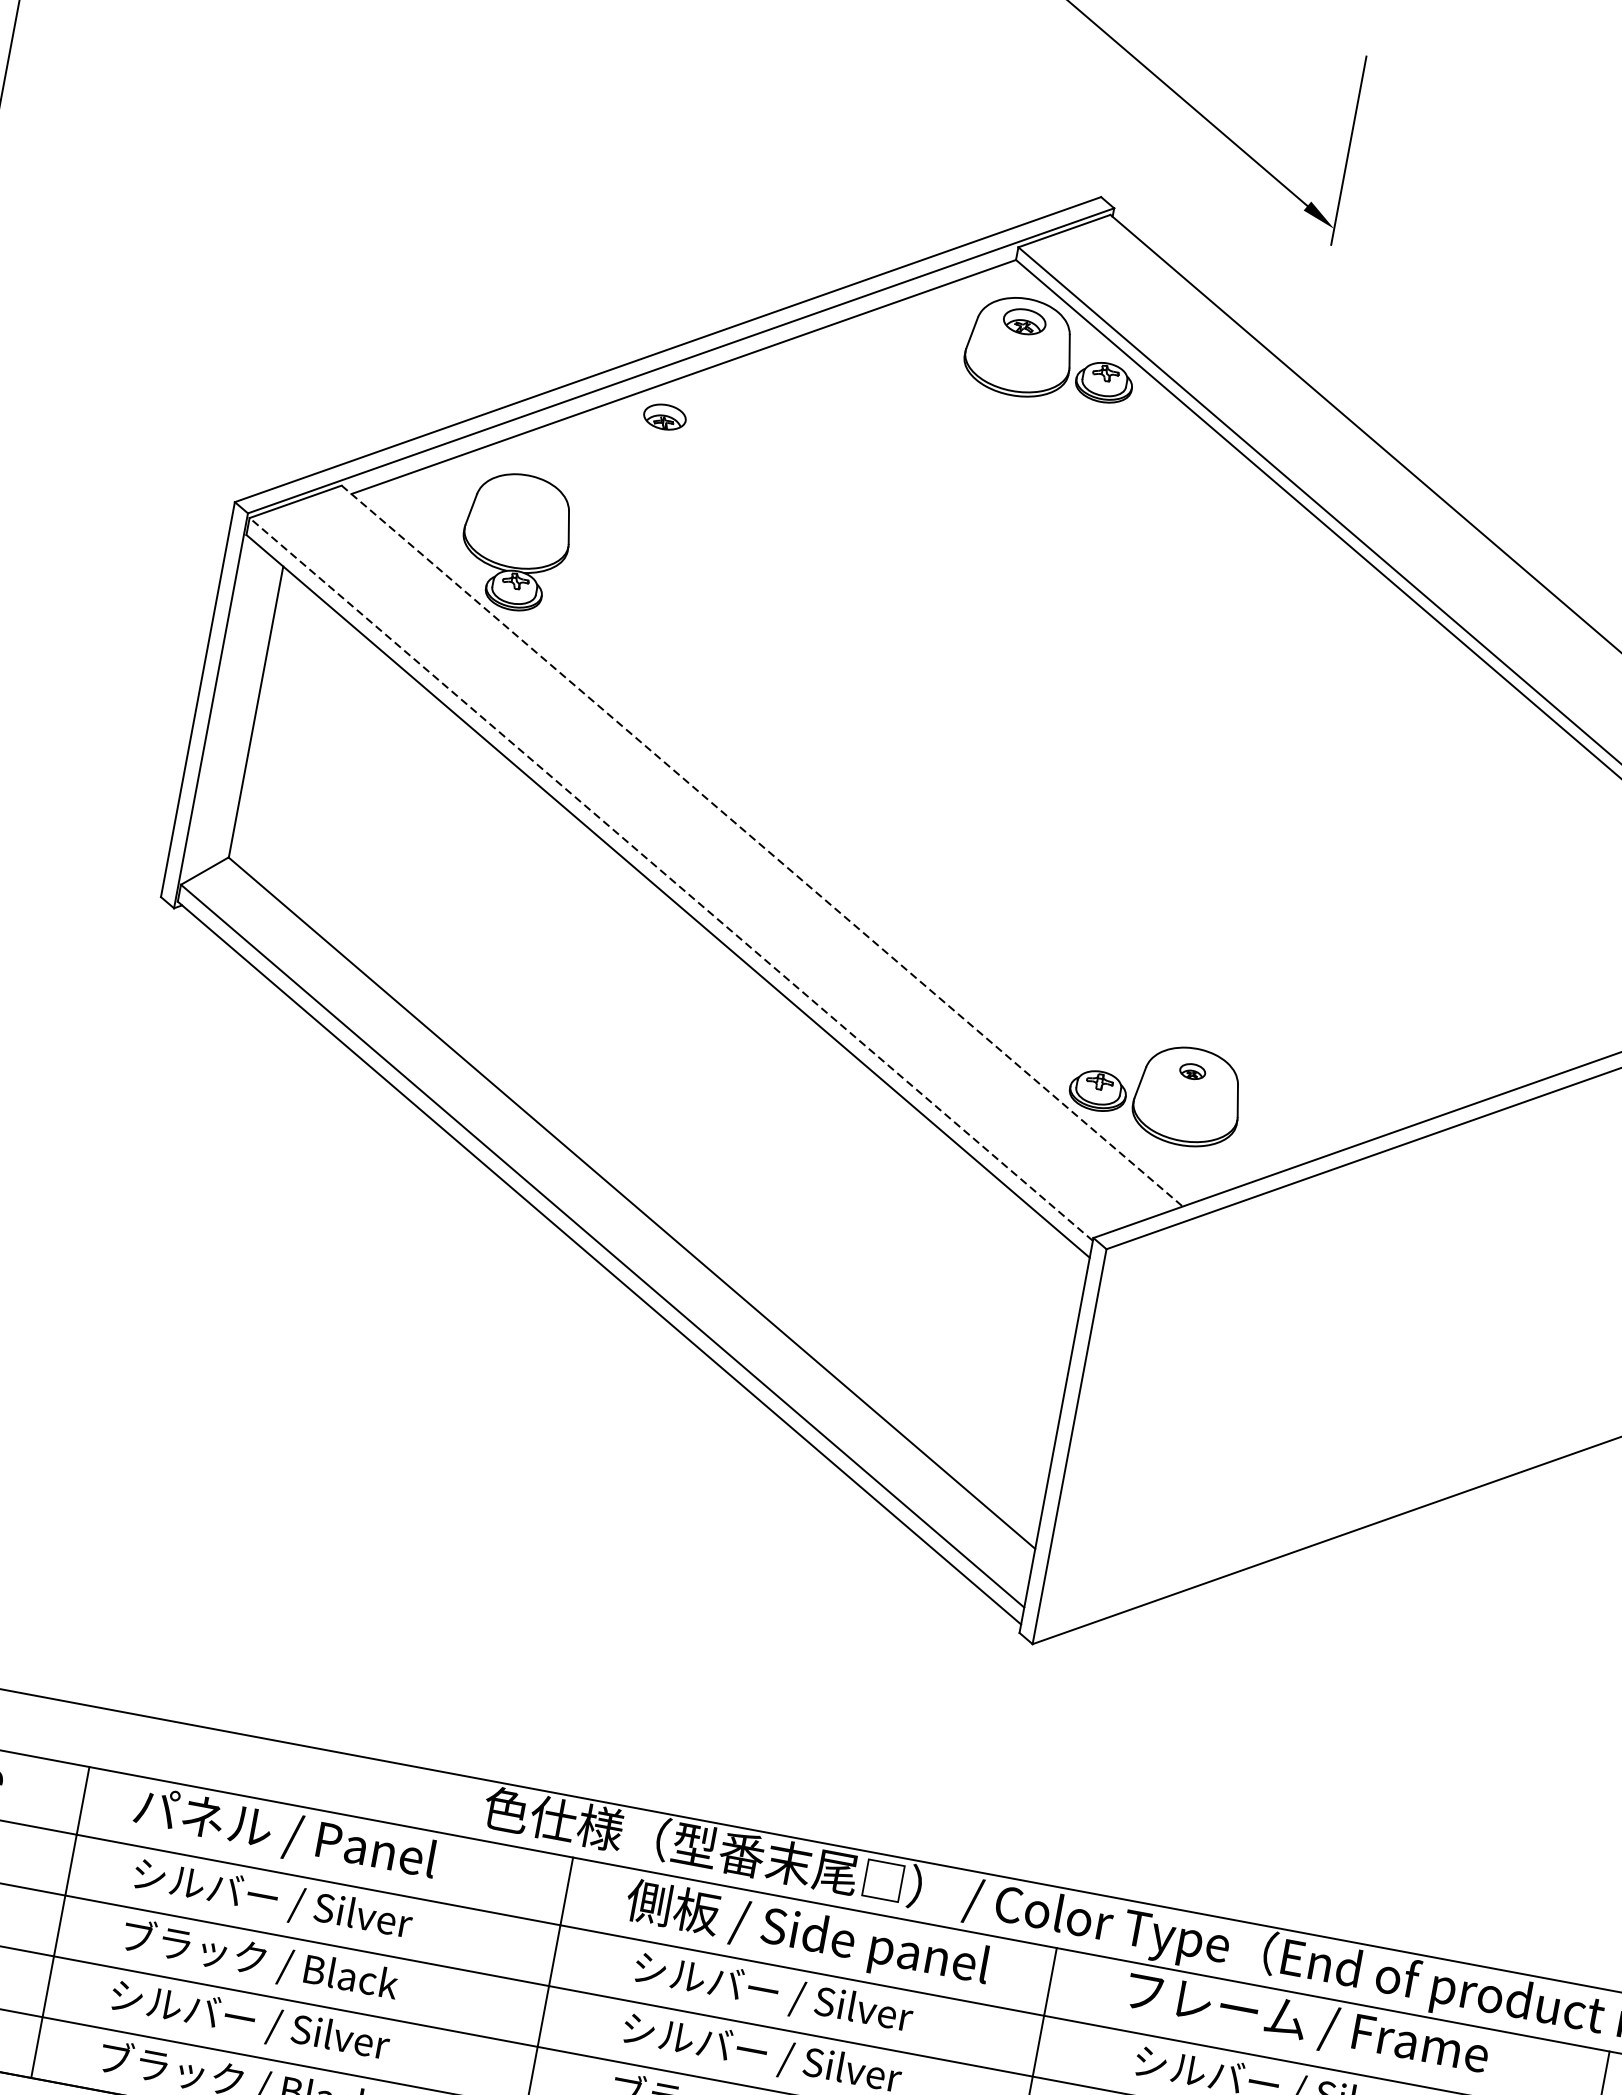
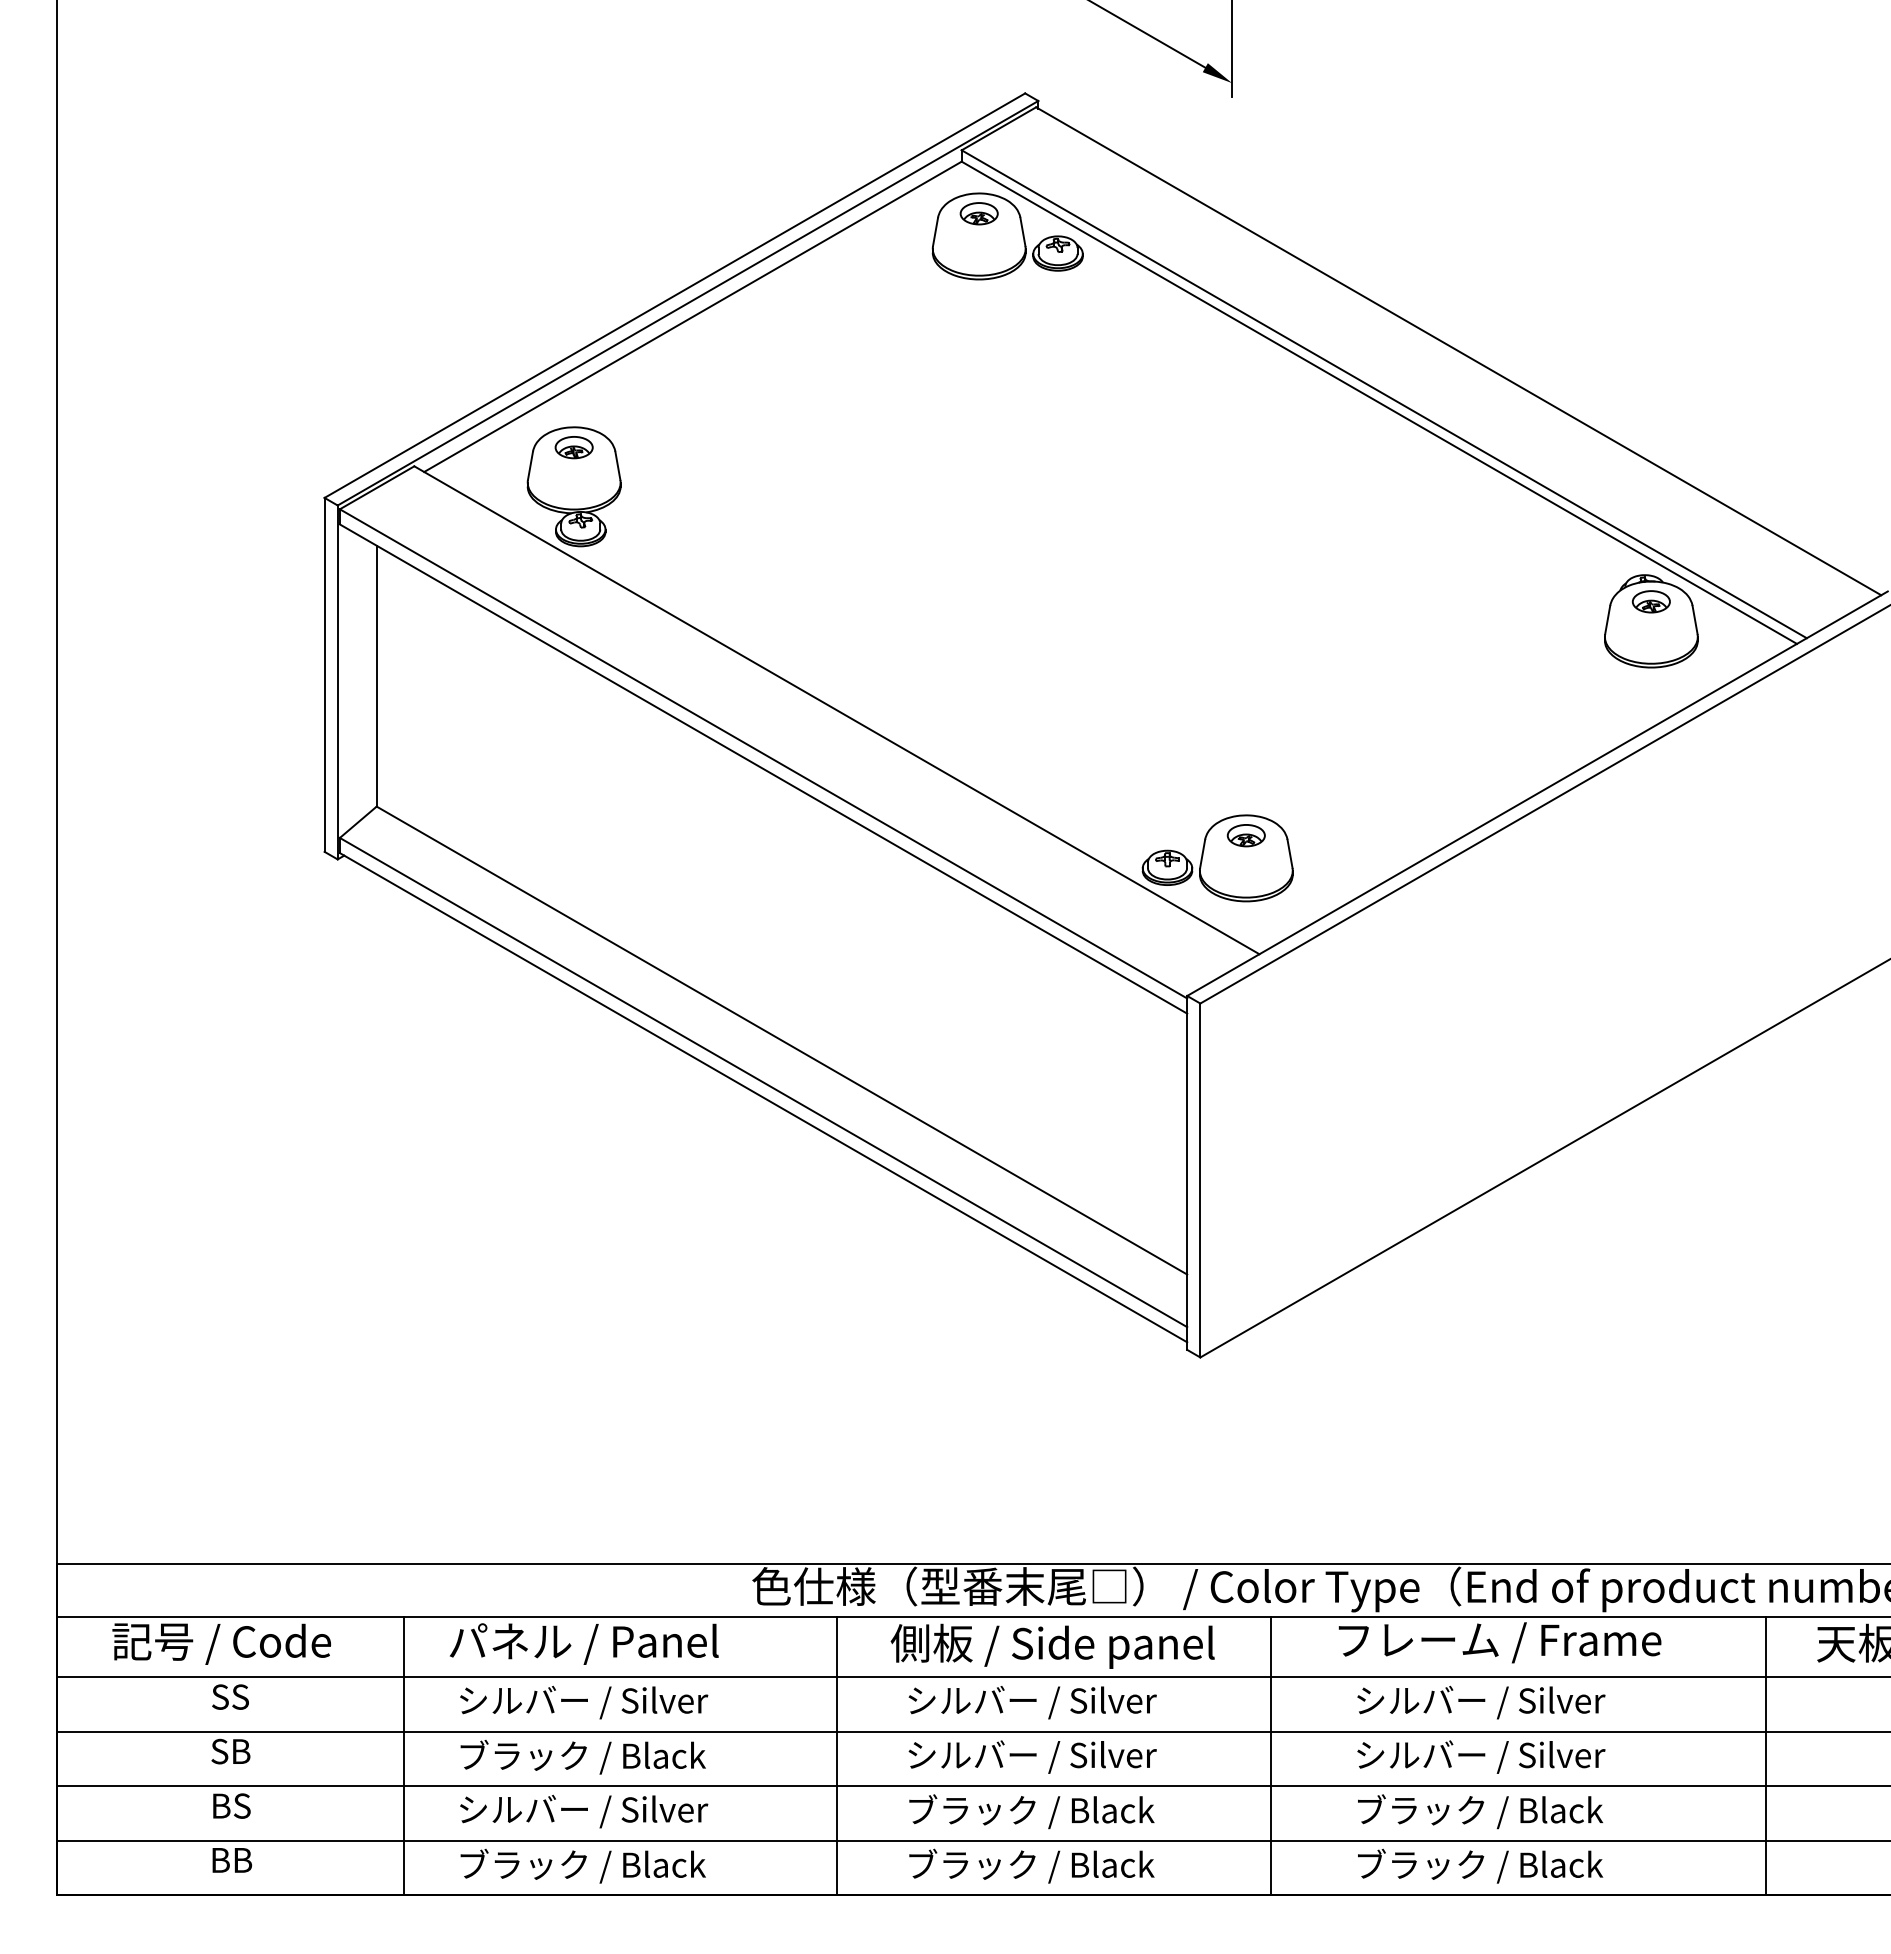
part: (664, 416) -> (573, 447), moved
line: (761, 846) -> (836, 710), dashed -> solid
line: (671, 878) -> (763, 753), dashed -> solid
part: (1191, 1071) -> (1245, 835), size x1.67

